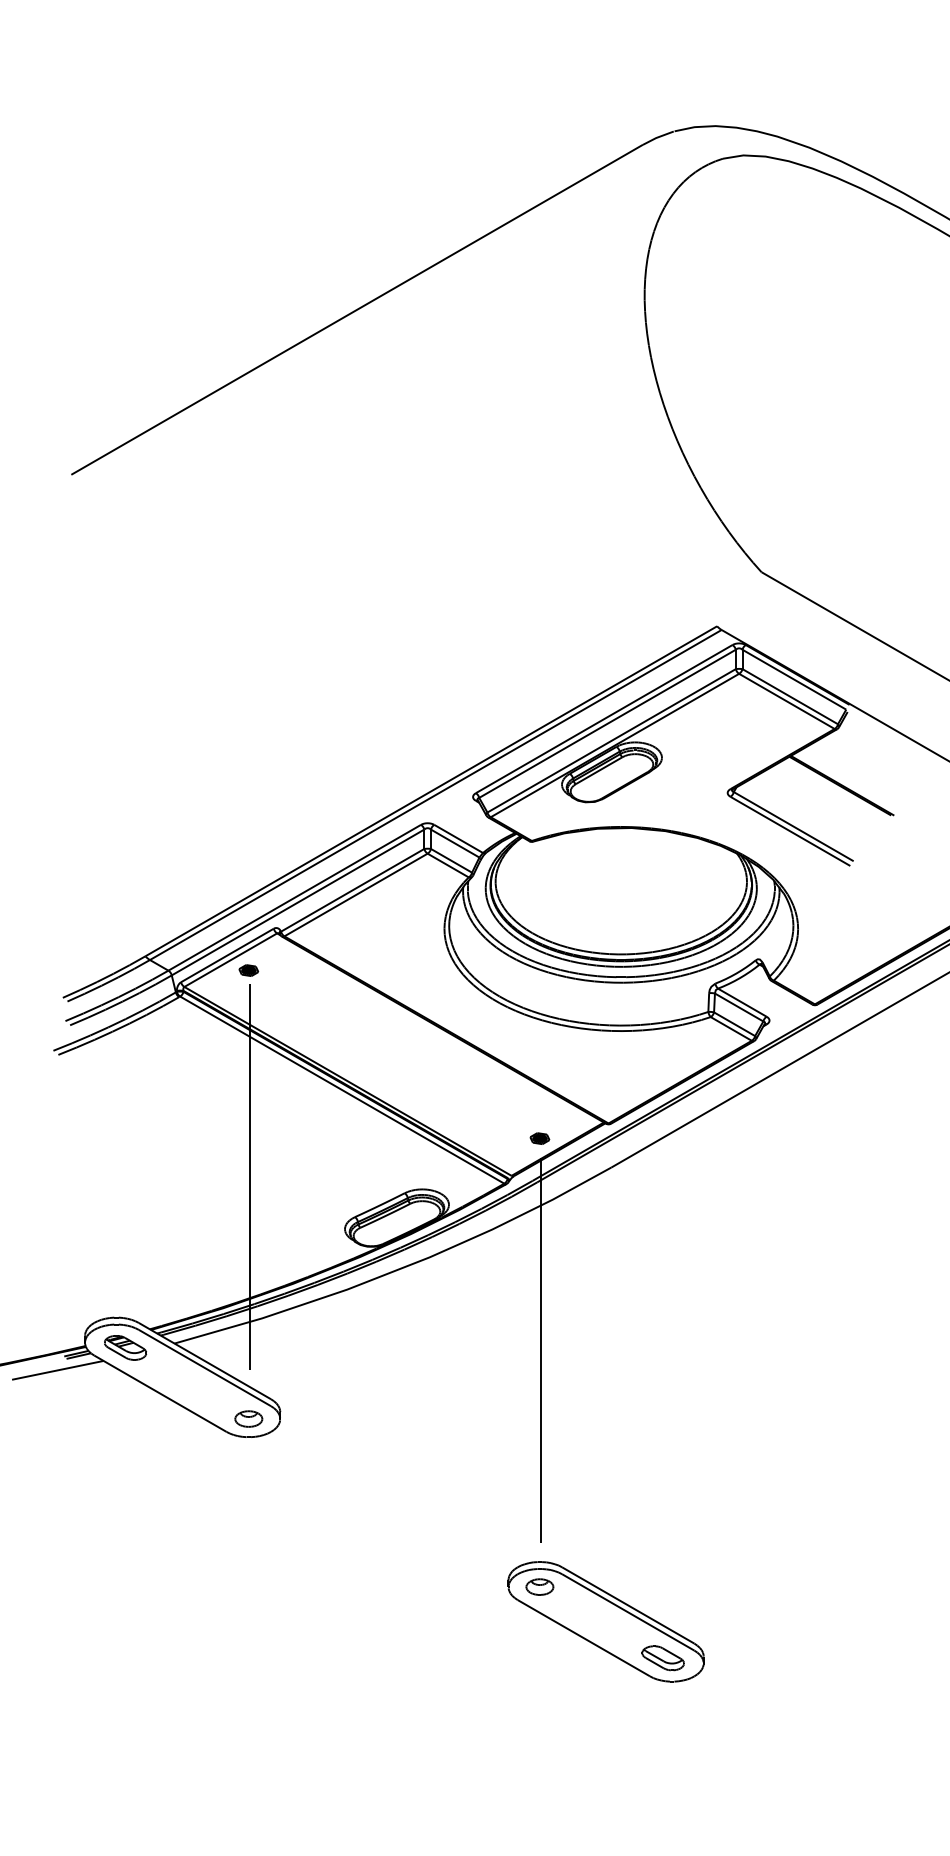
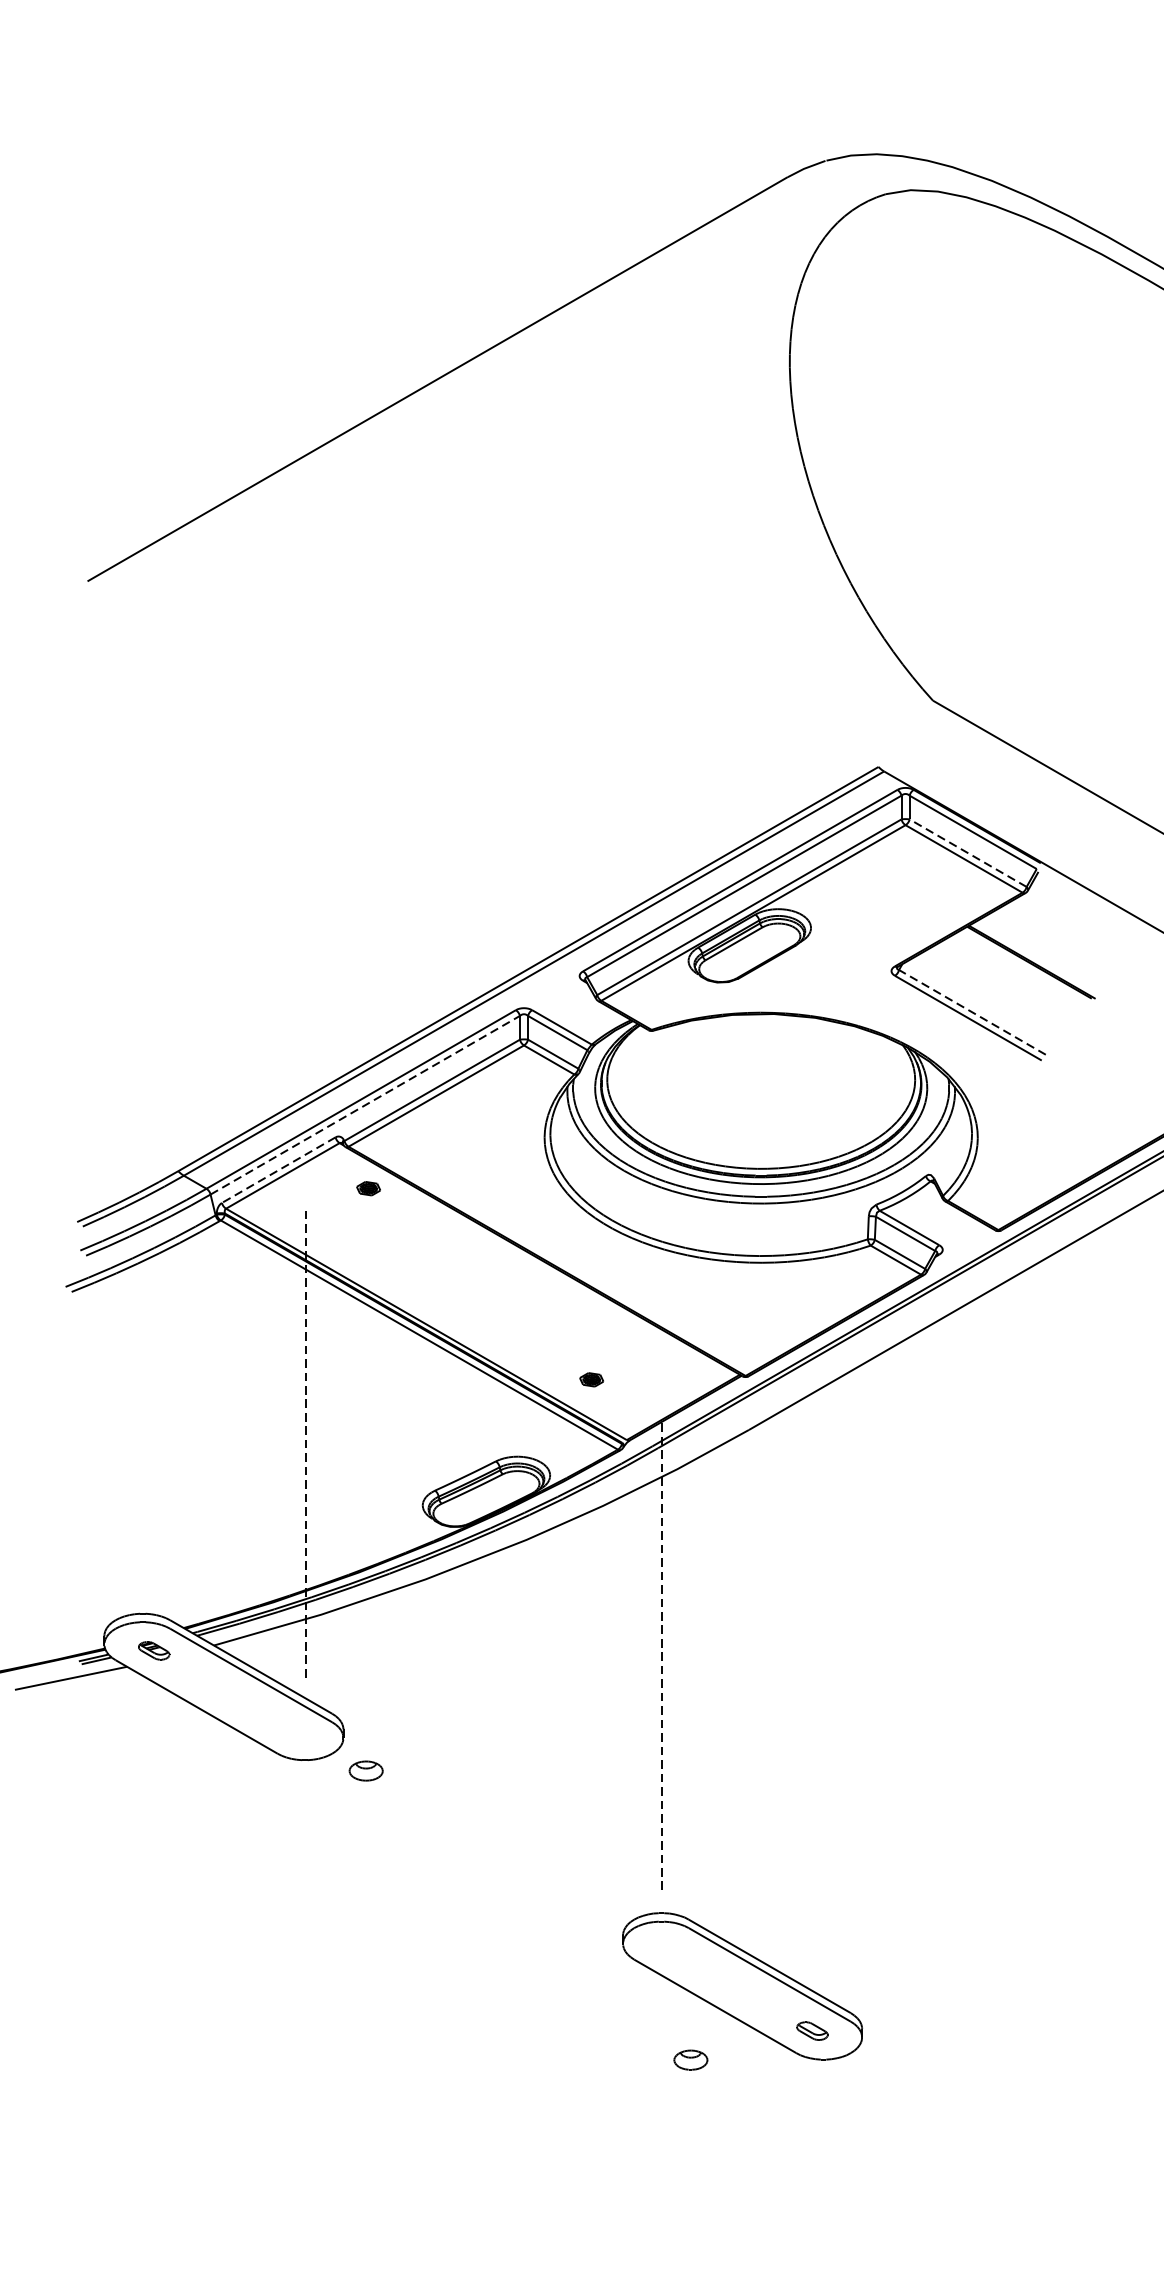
line: (789, 696) -> (967, 852), solid -> dashed
line: (793, 826) -> (972, 1012), solid -> dashed
line: (298, 902) -> (365, 1105), solid -> dashed
line: (227, 955) -> (278, 1170), solid -> dashed
part: (248, 970) -> (368, 1188), moved
part: (539, 1138) -> (591, 1379), moved
line: (249, 1177) -> (305, 1442), solid -> dashed
part: (125, 1347) -> (153, 1650), size x0.6
line: (540, 1350) -> (662, 1654), solid -> dashed
part: (248, 1418) -> (365, 1770), moved
part: (539, 1586) -> (690, 2059), moved
part: (662, 1658) -> (811, 2031), size x0.6

